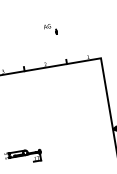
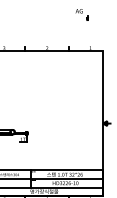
part: (50, 29) -> (81, 14), moved

